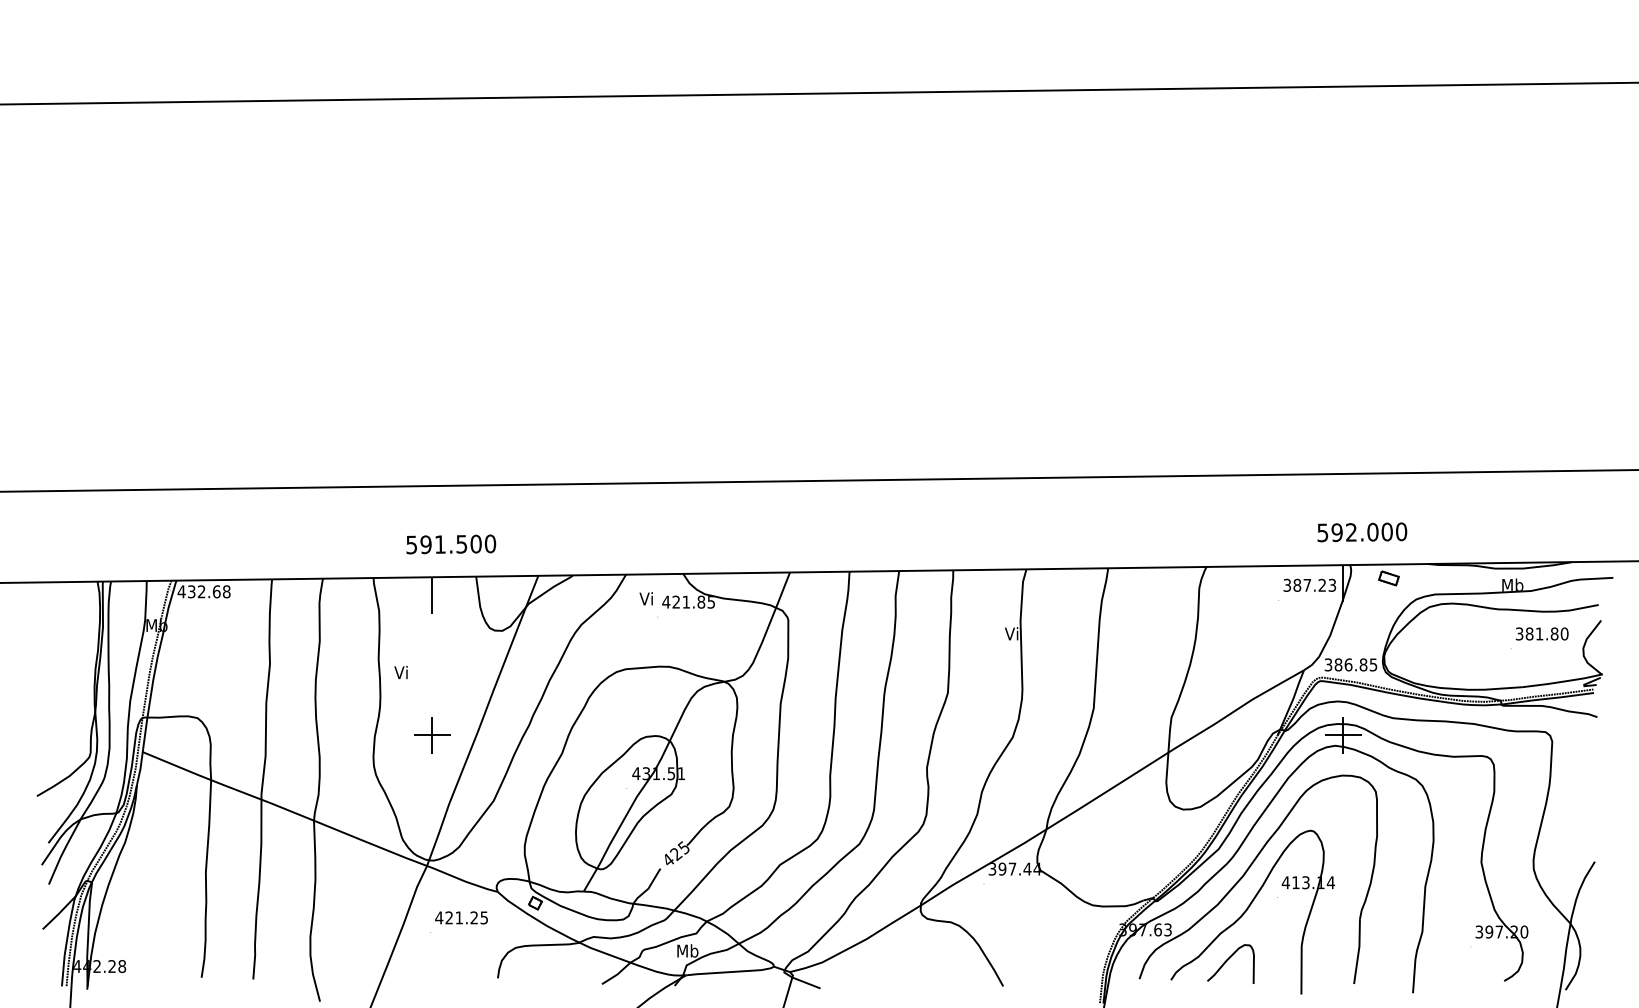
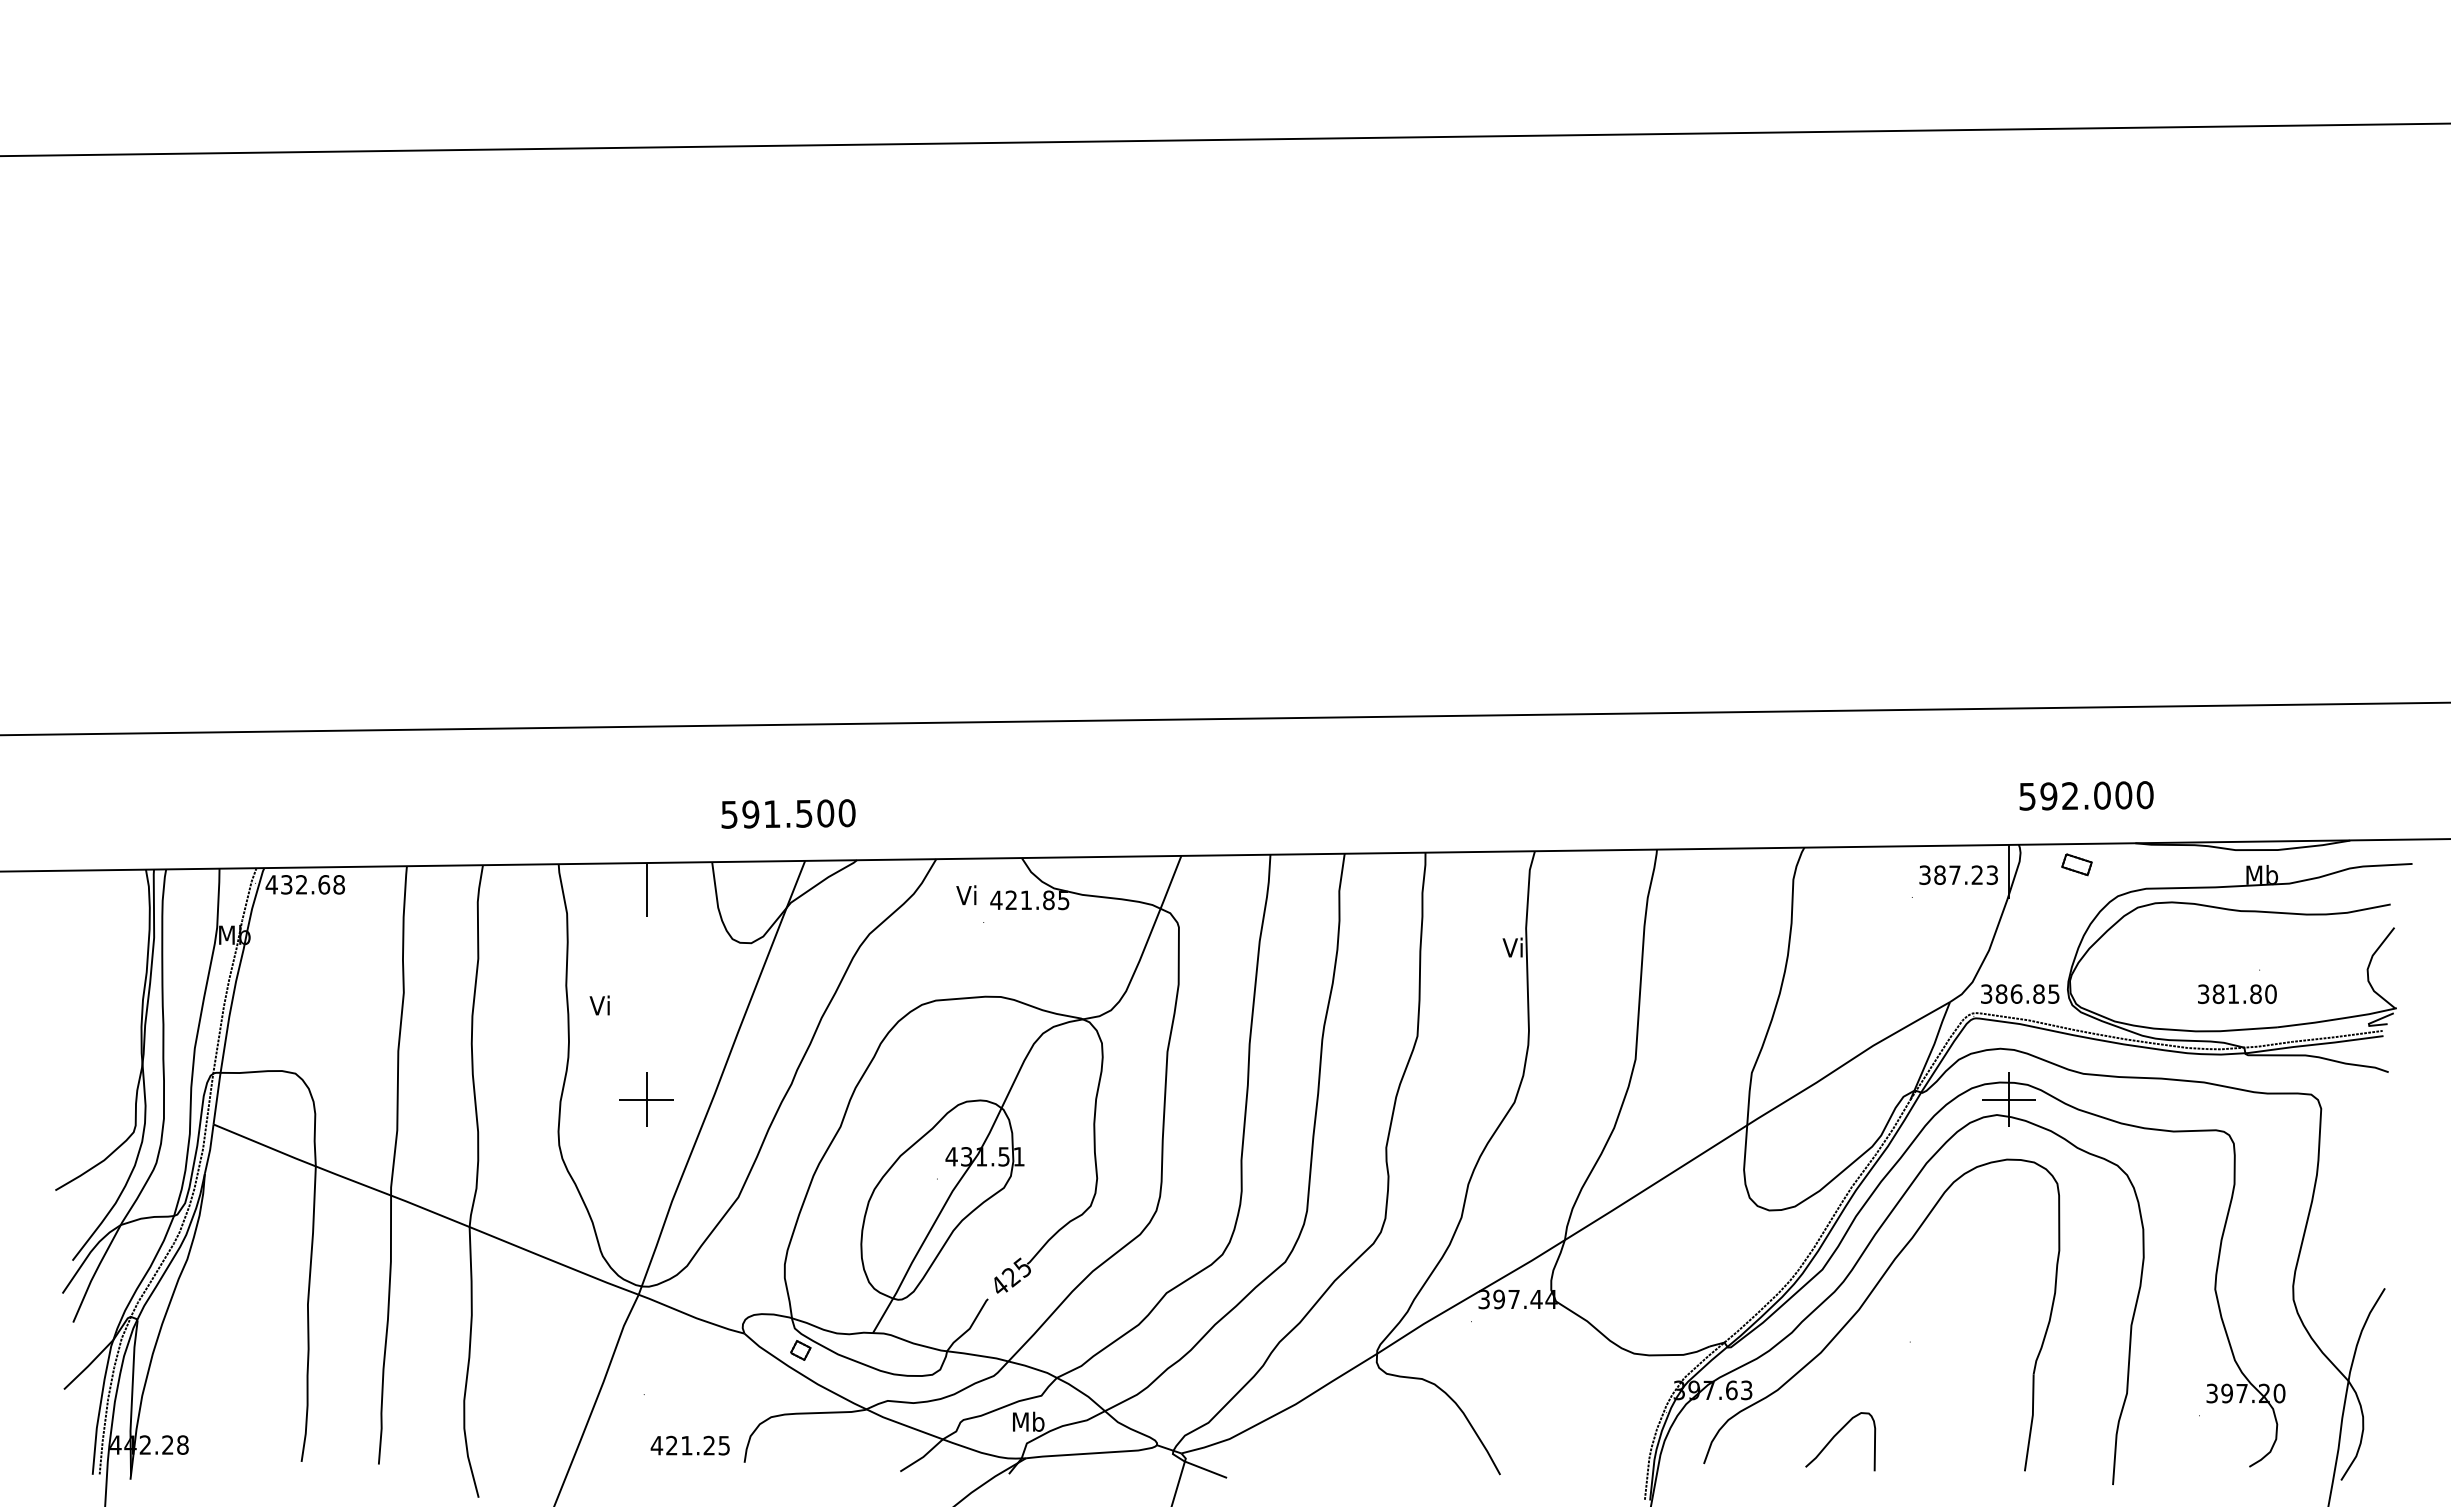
text: (1362, 532) -> (2086, 796), moved
text: (451, 544) -> (788, 814), moved
text: (1541, 633) -> (2236, 993), moved
part: (1252, 911) -> (1872, 1362), removed
text: (461, 917) -> (690, 1445), moved

